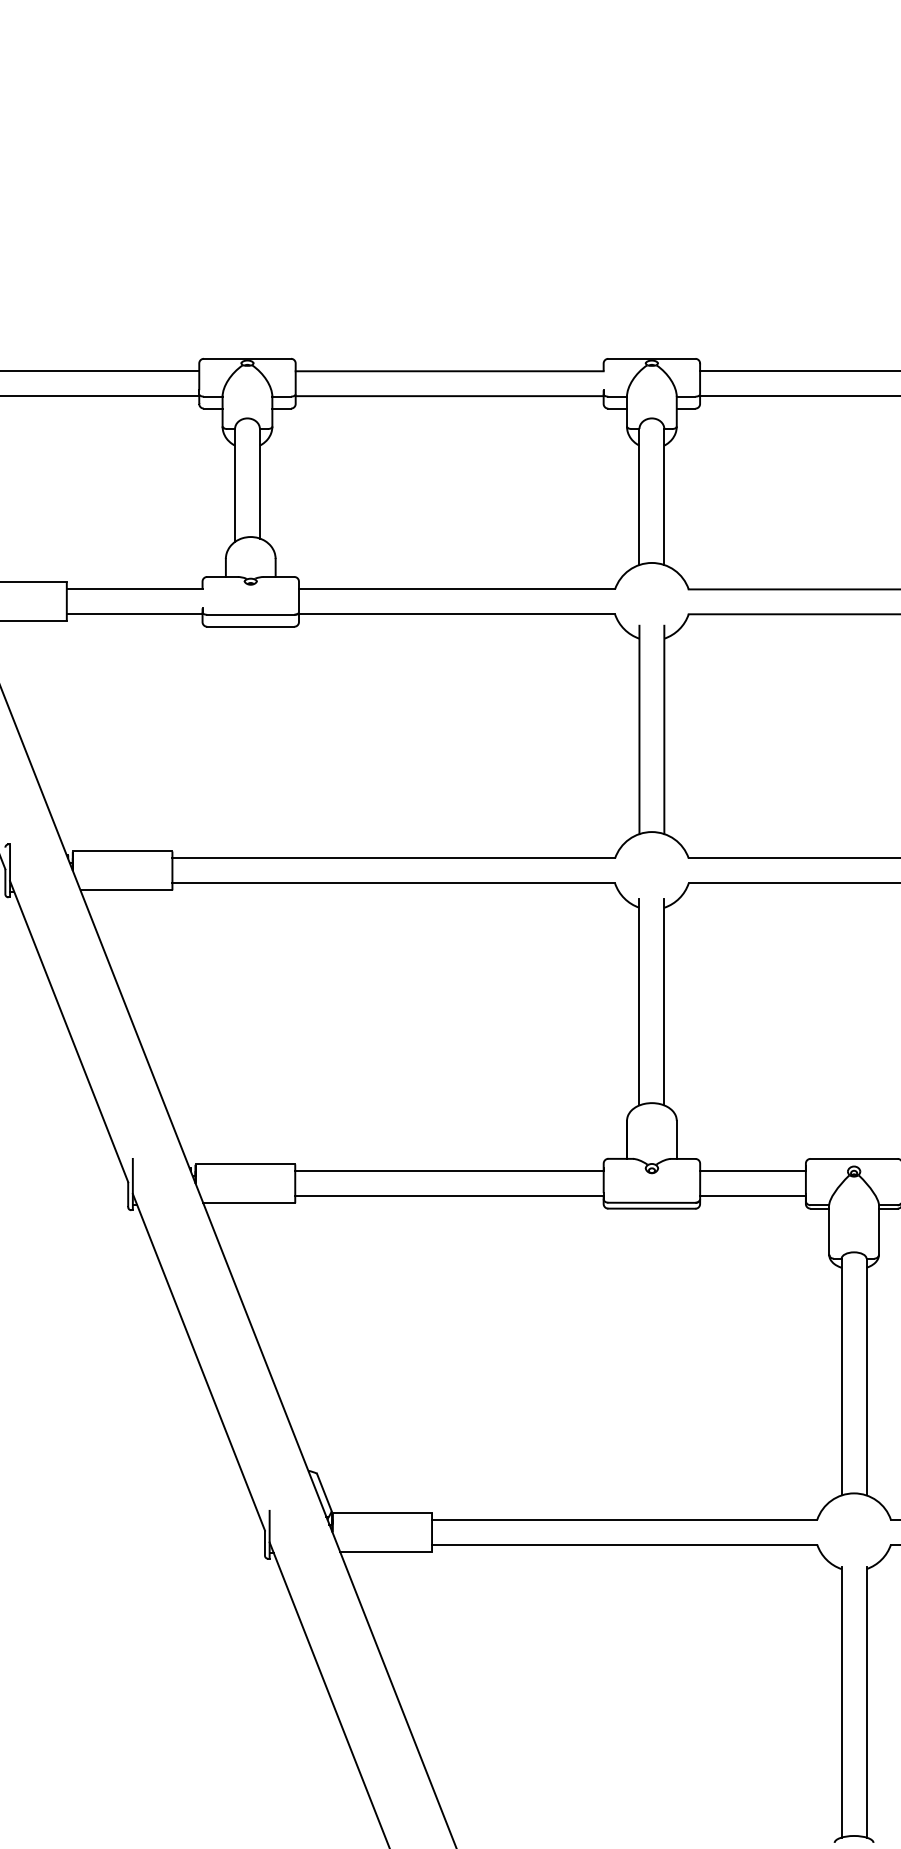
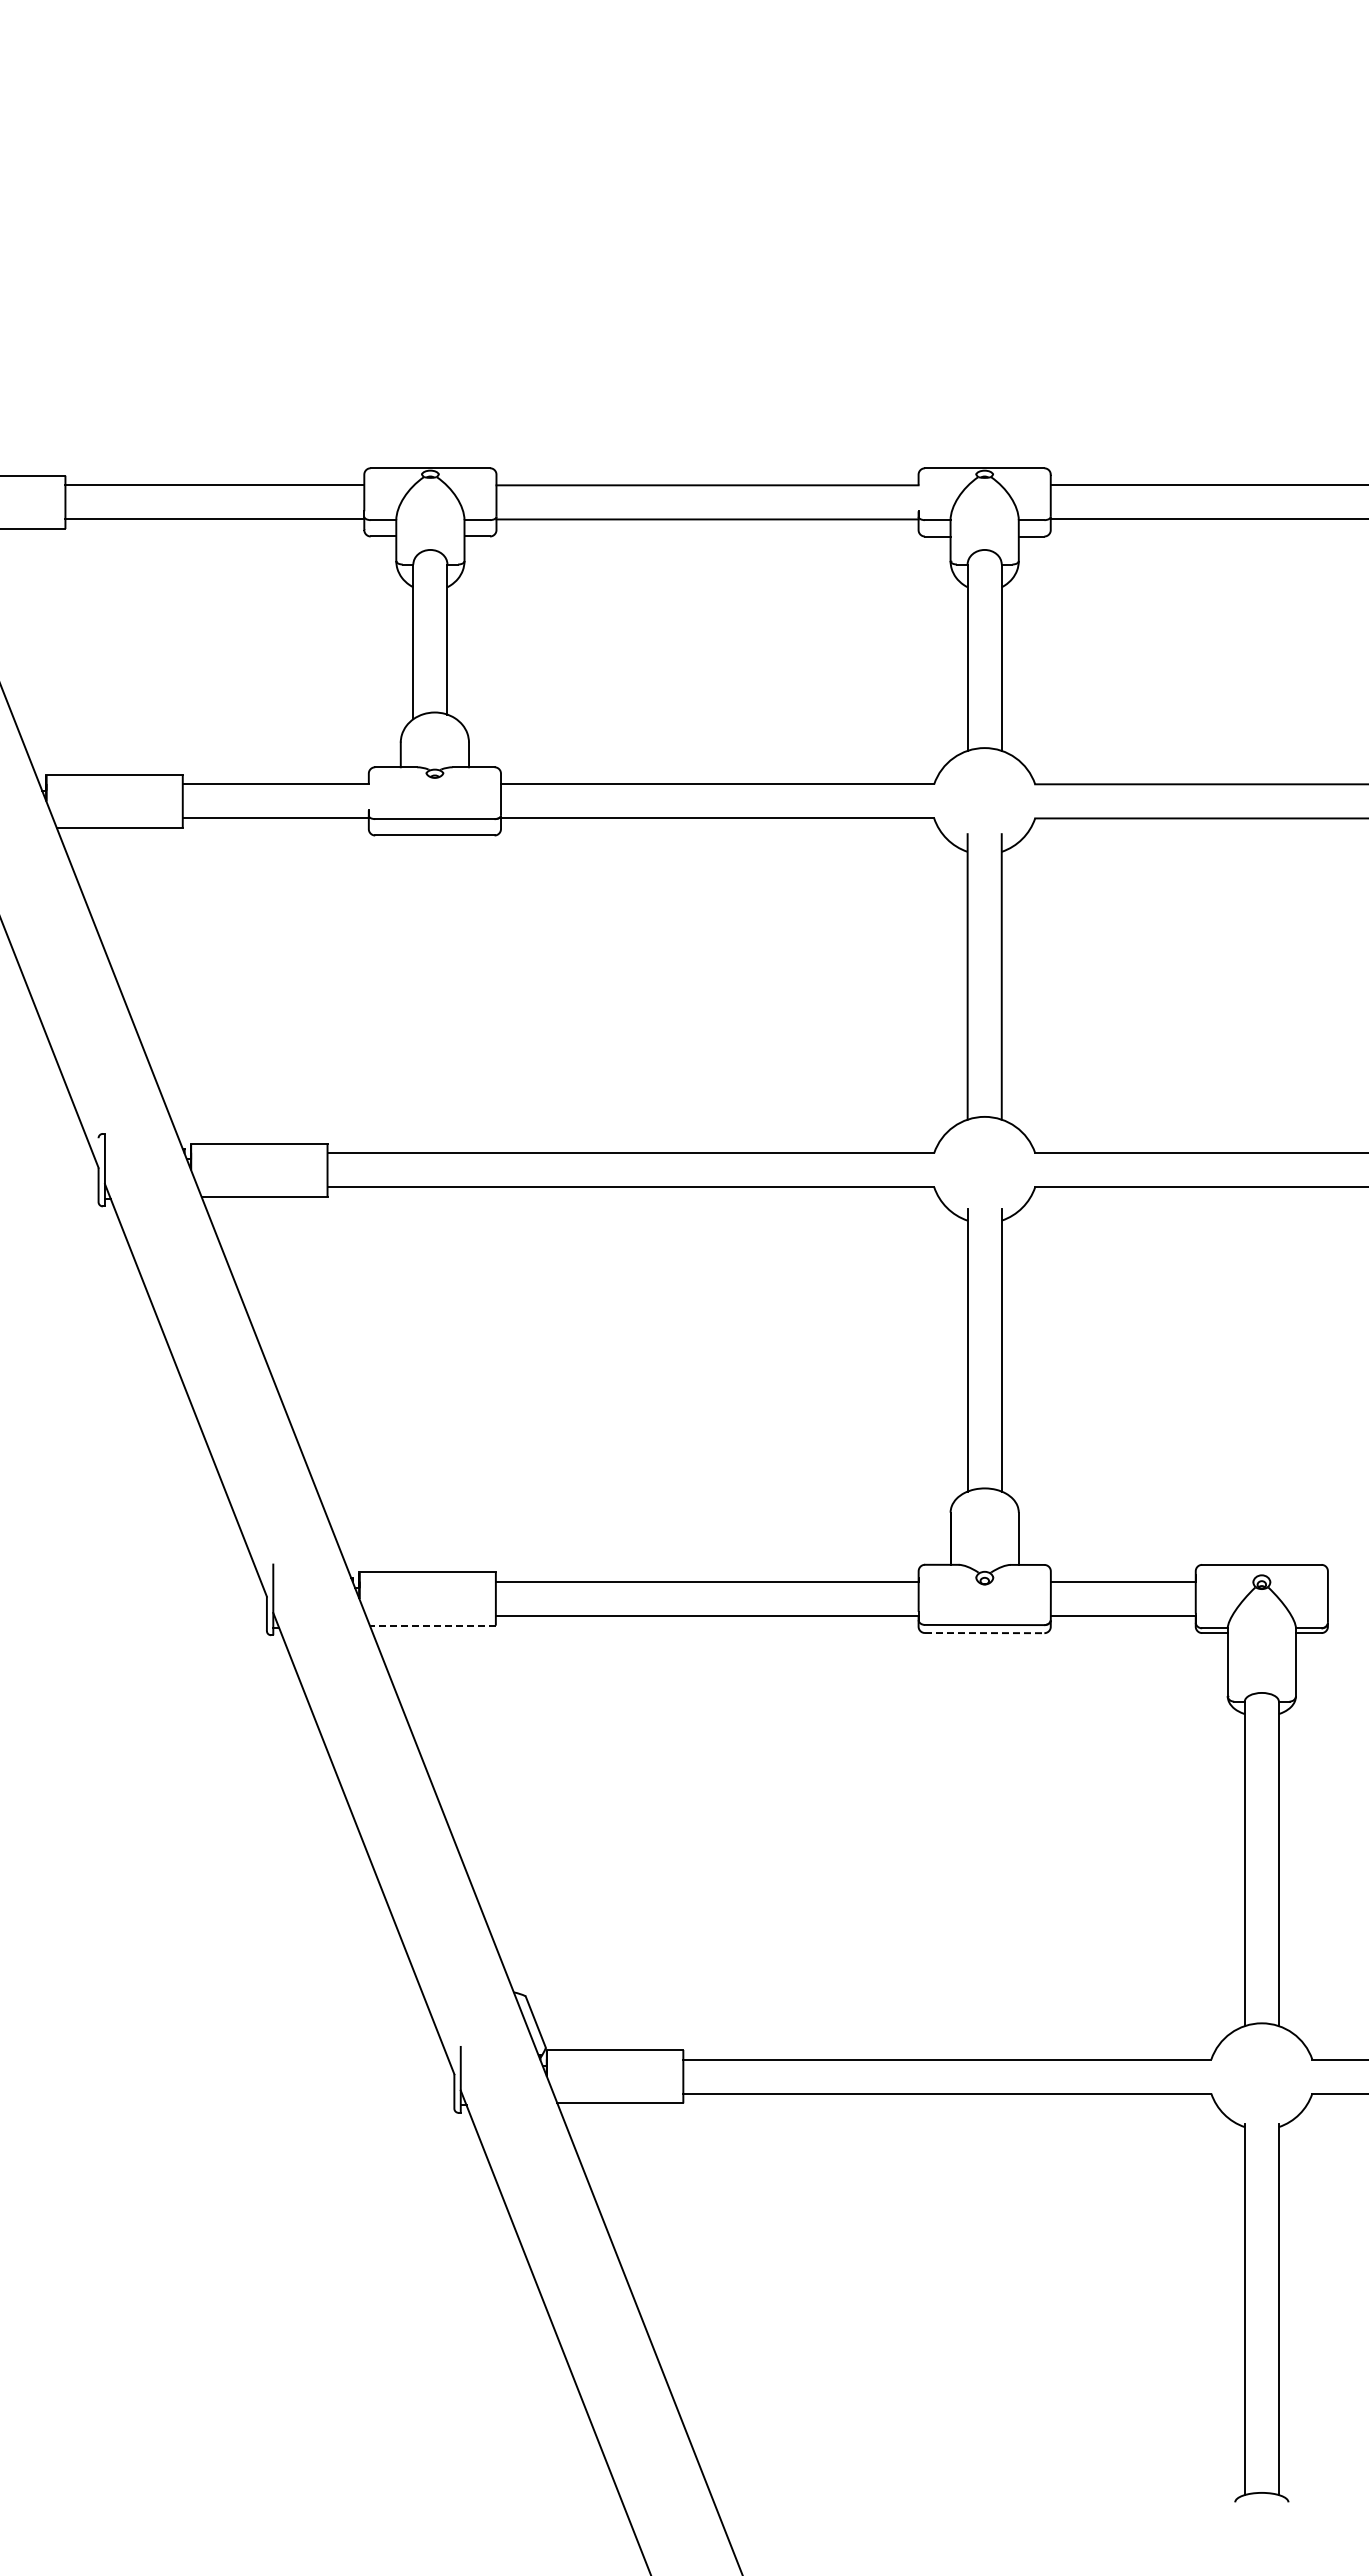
line: (249, 1203) -> (432, 1625), solid -> dashed
line: (651, 1208) -> (984, 1633), solid -> dashed

